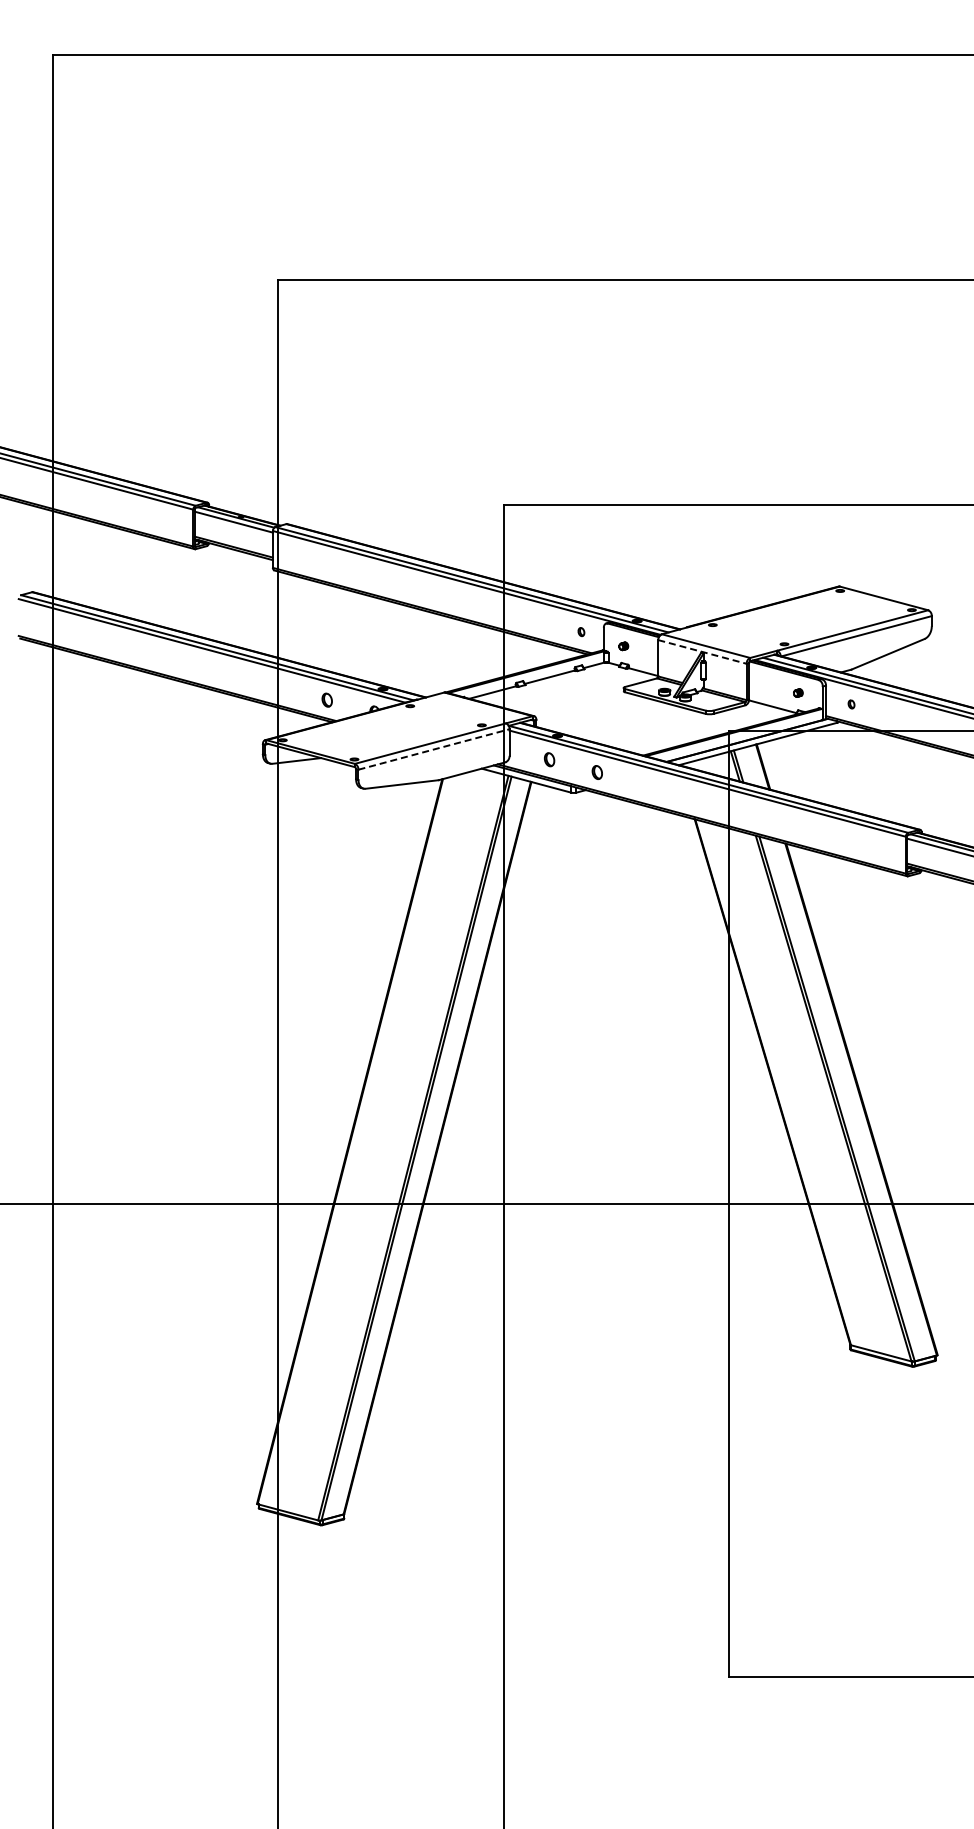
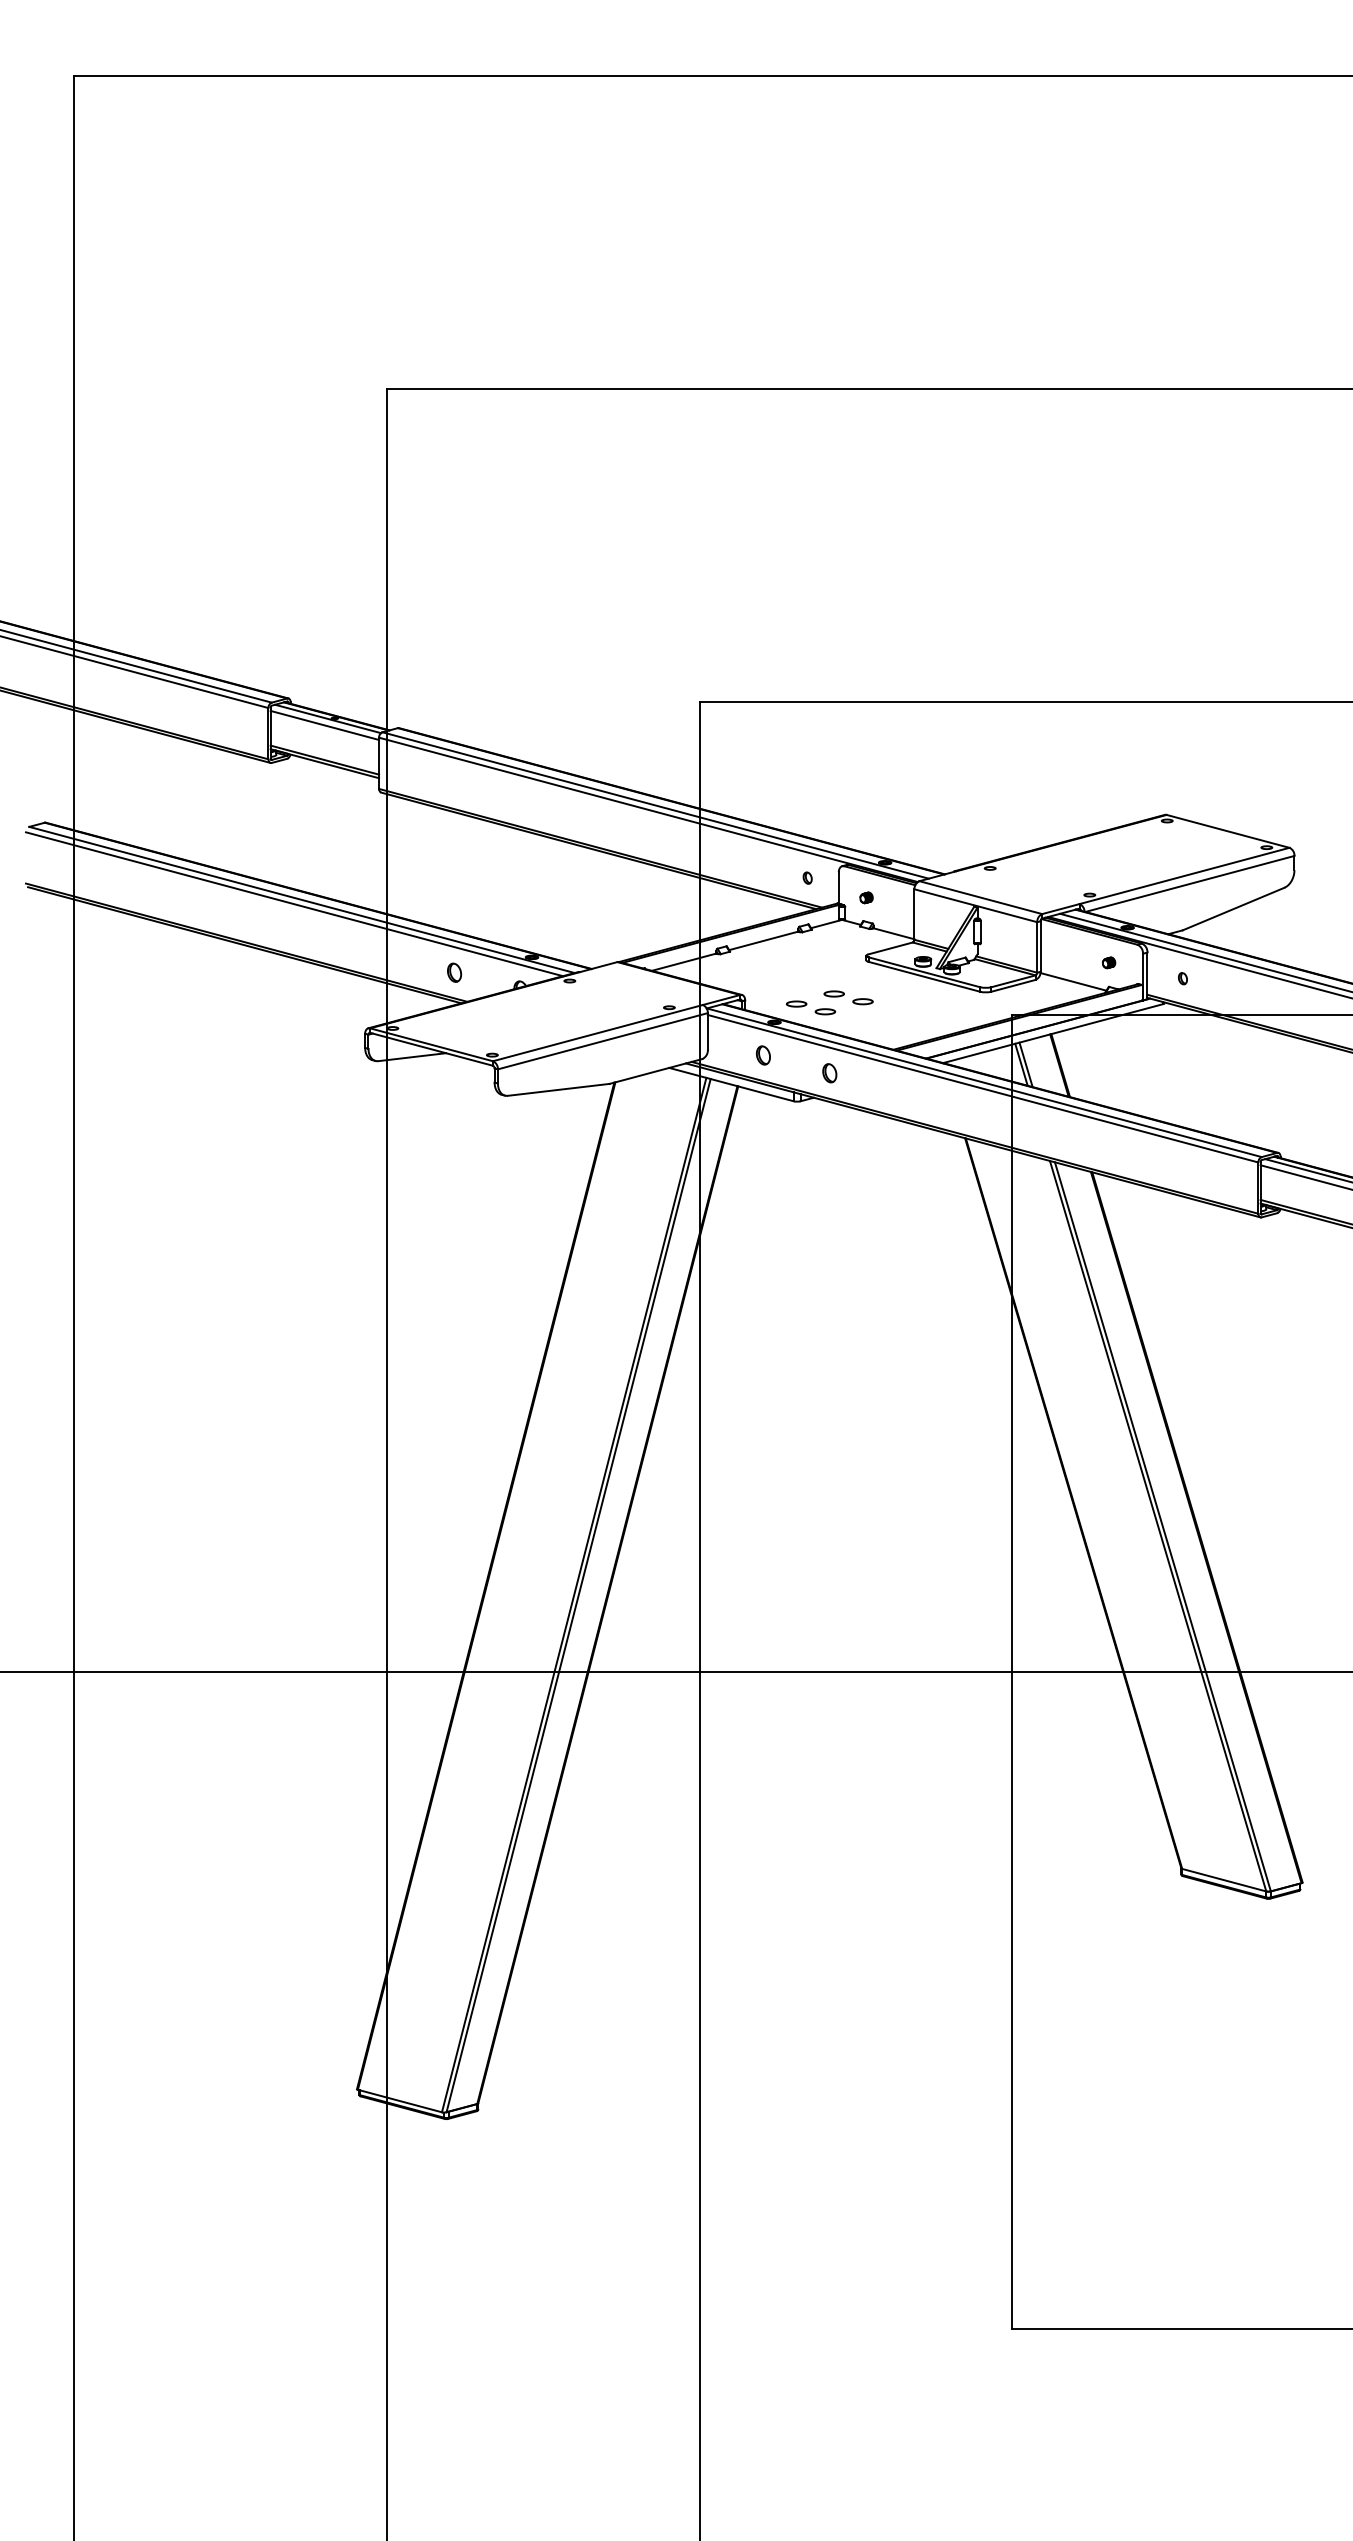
line: (702, 651) -> (975, 905), dashed -> solid
part: (597, 721) -> (830, 1002), added
line: (434, 749) -> (603, 1041), dashed -> solid

